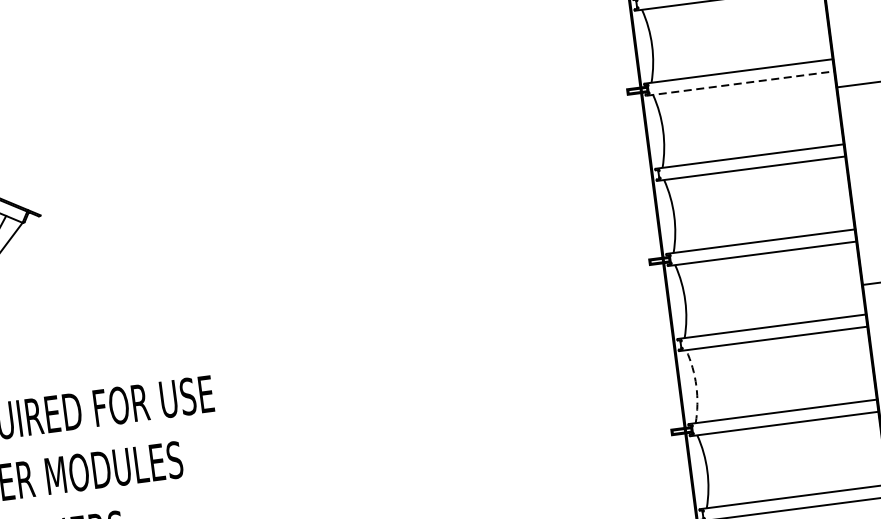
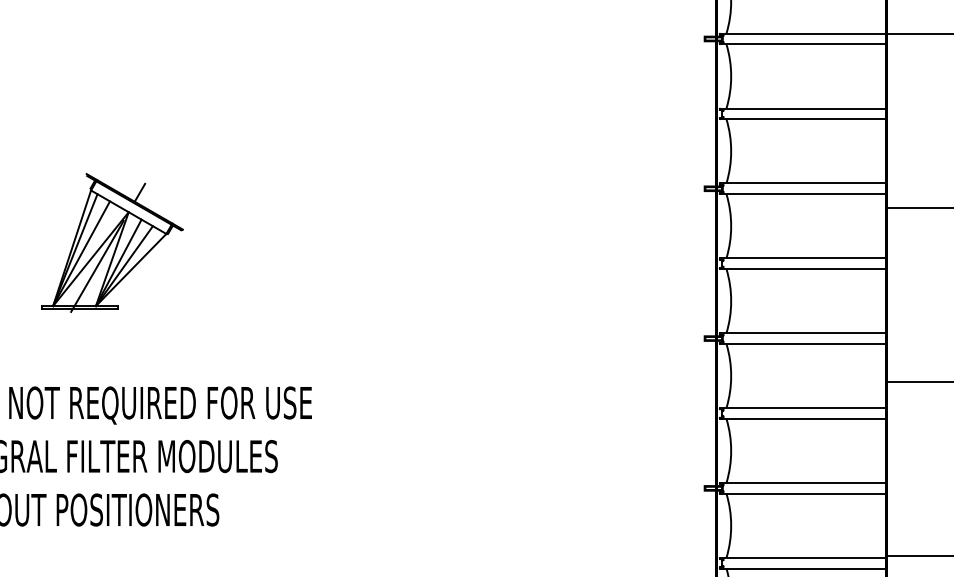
line: (740, 83) -> (803, 194), dashed -> solid
arc: (696, 385) -> (731, 450), dashed -> solid

